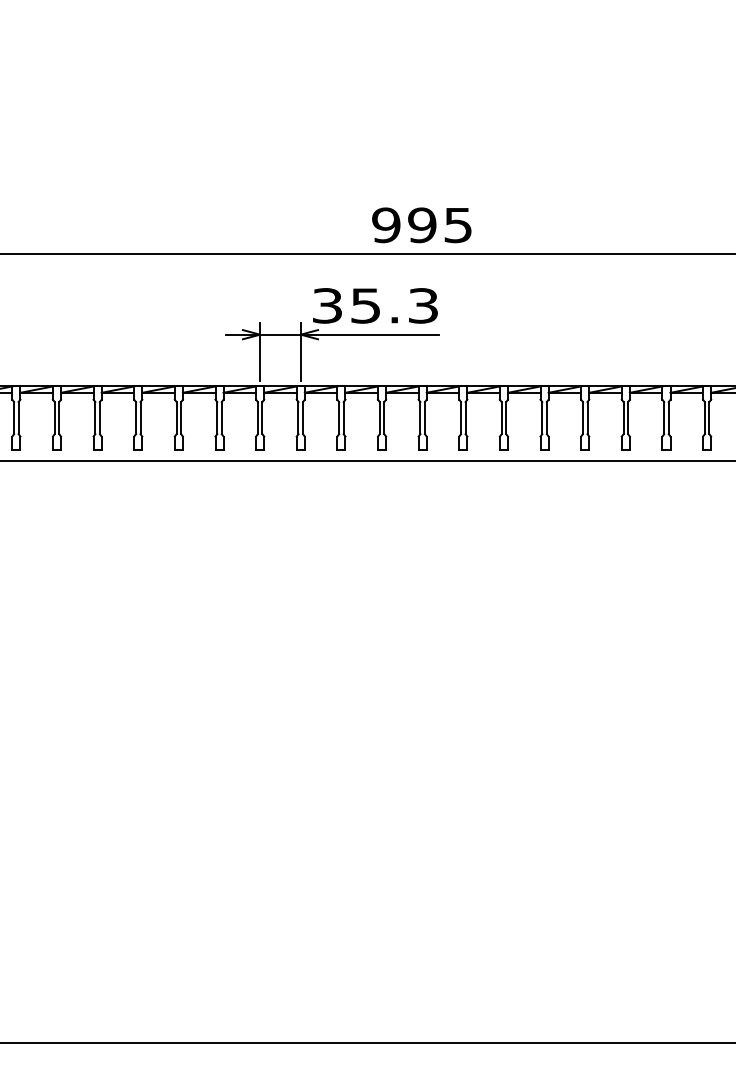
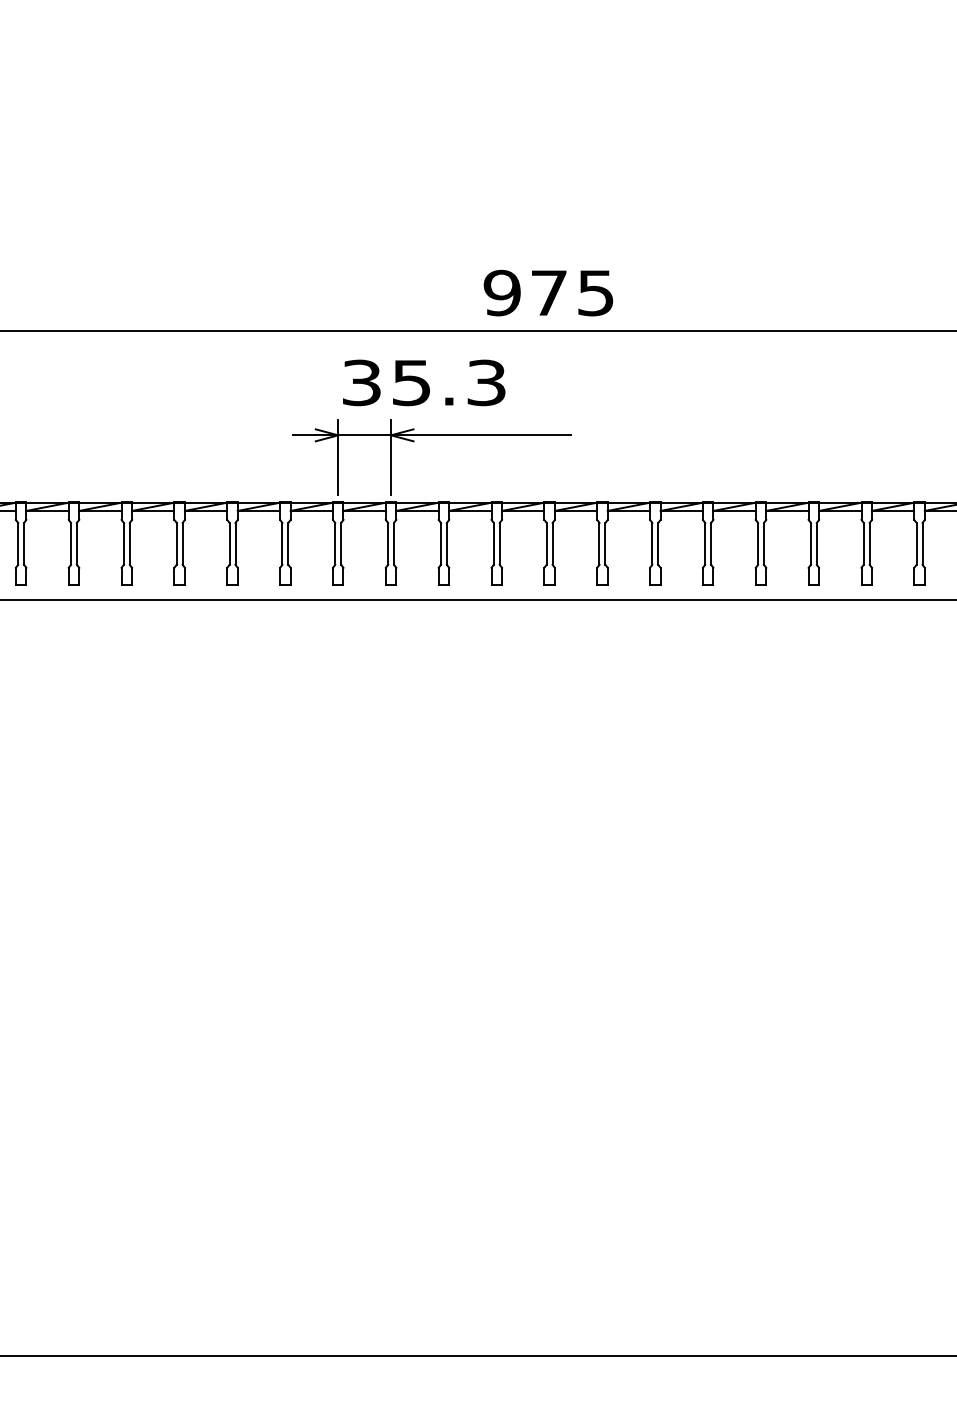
text: (421, 224) -> (548, 292), 995 -> 975
text: (375, 305) -> (424, 382), moved

